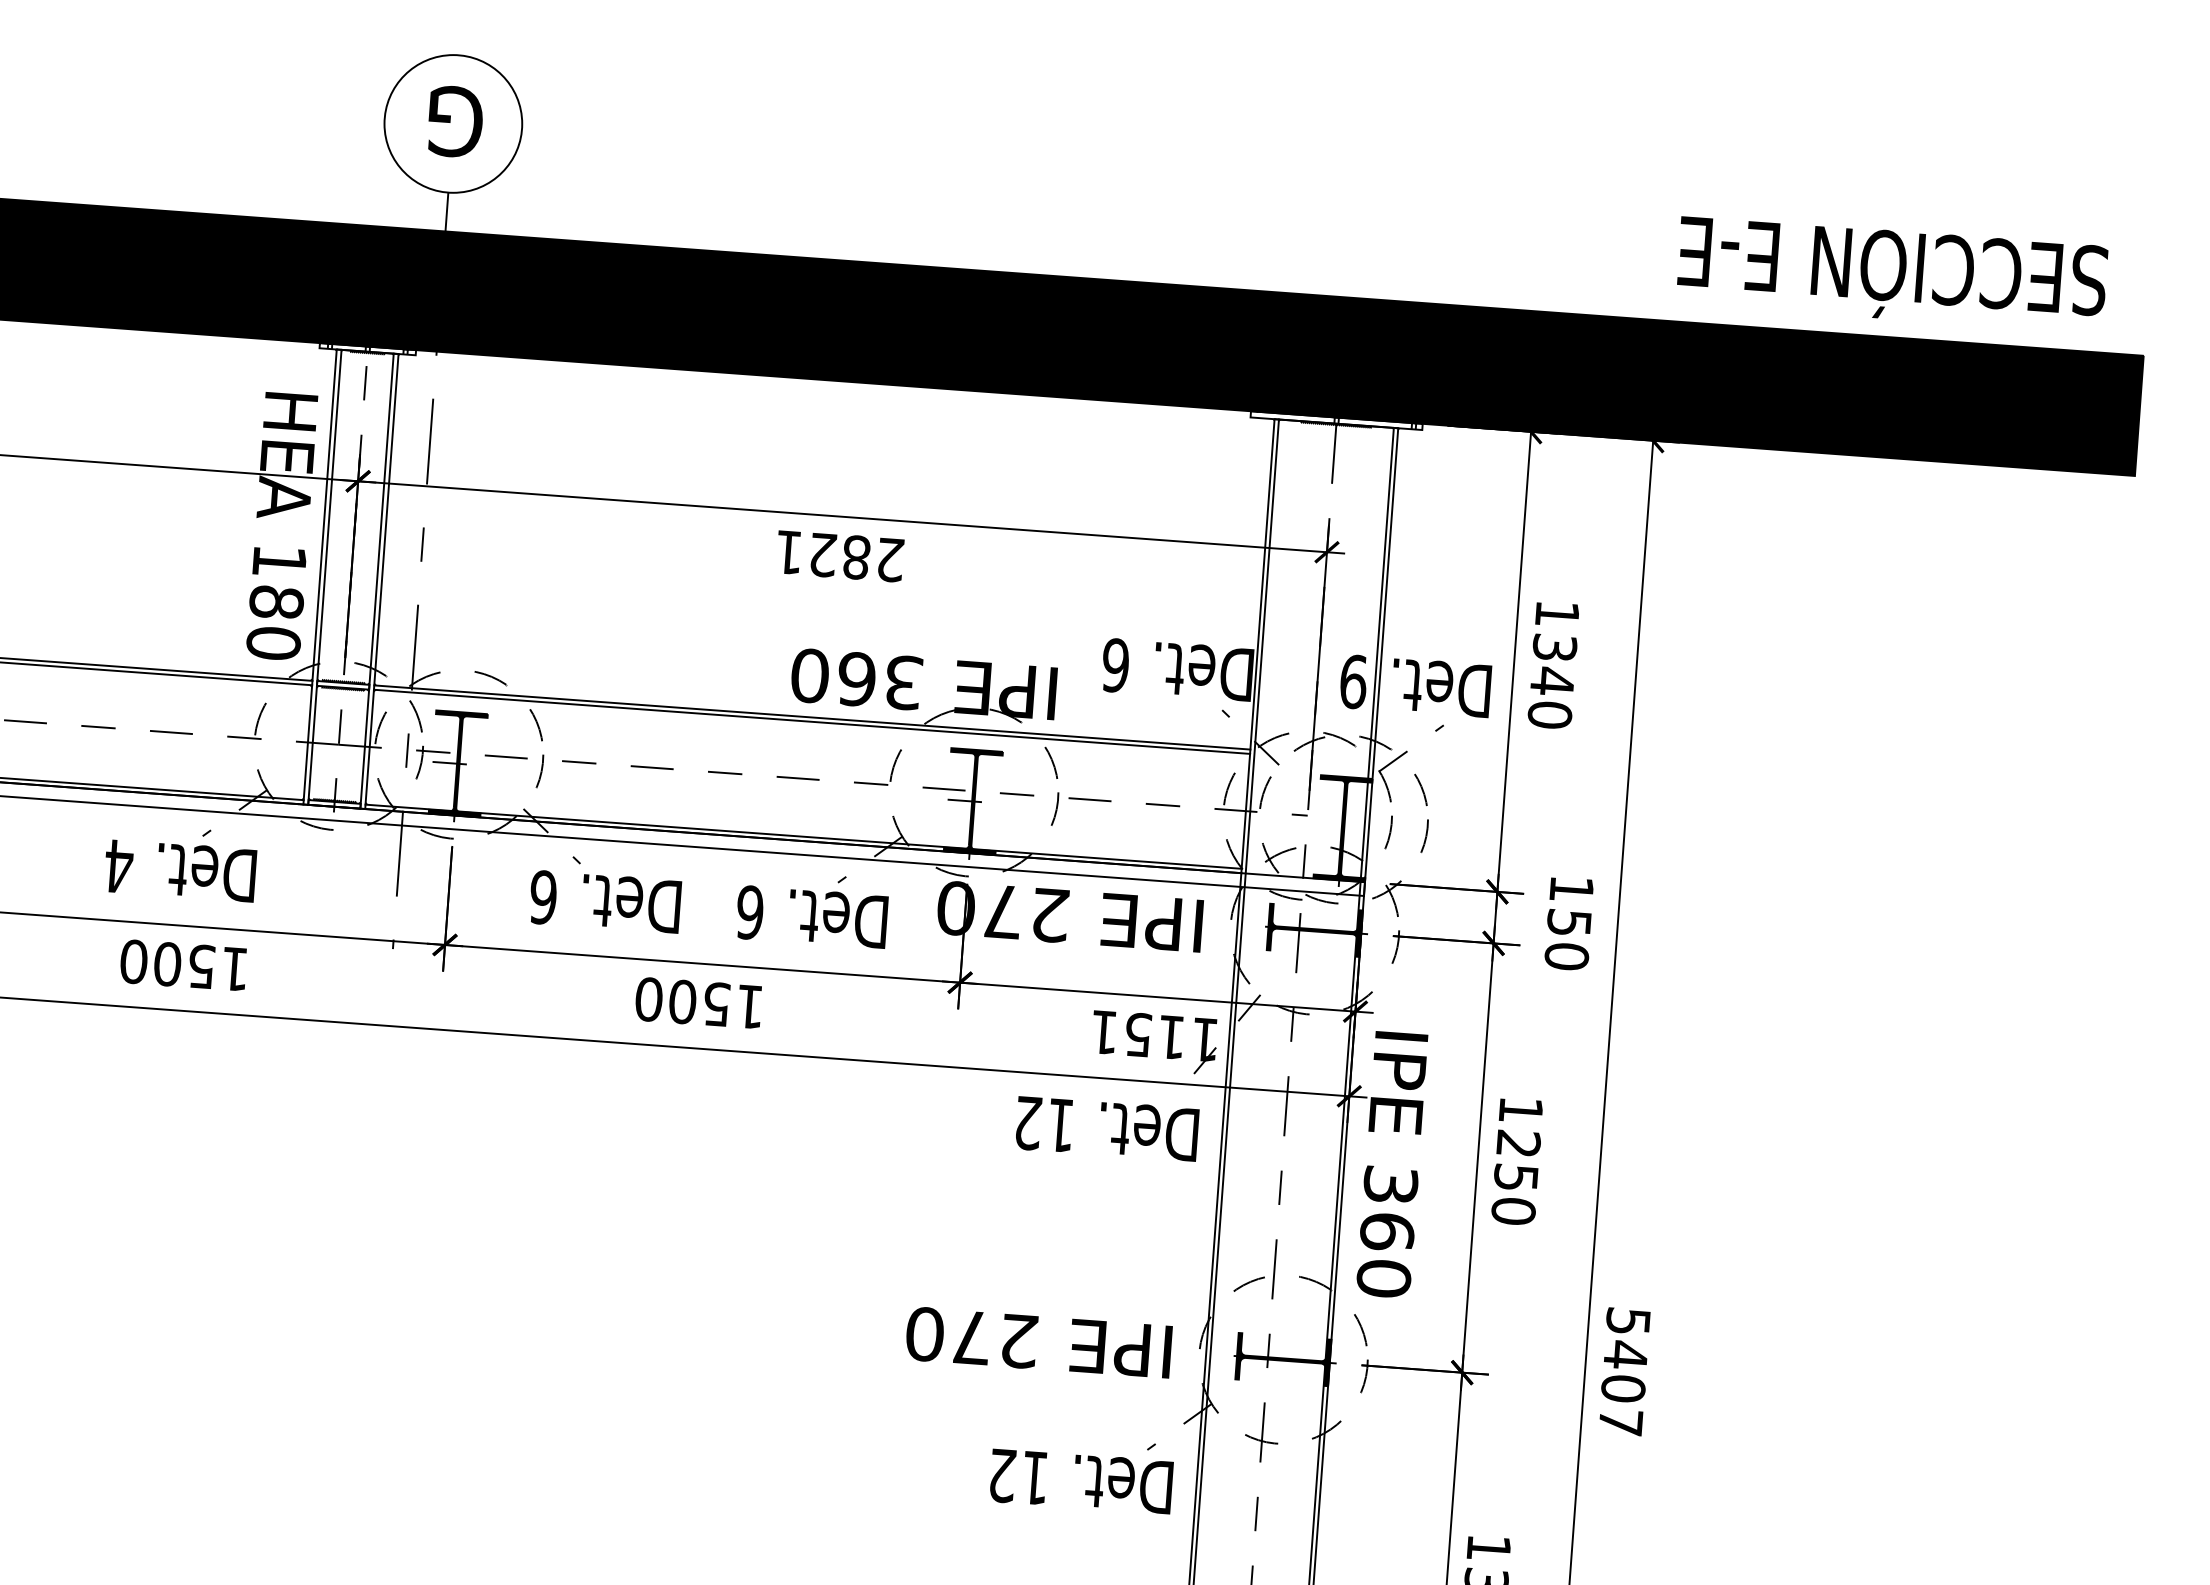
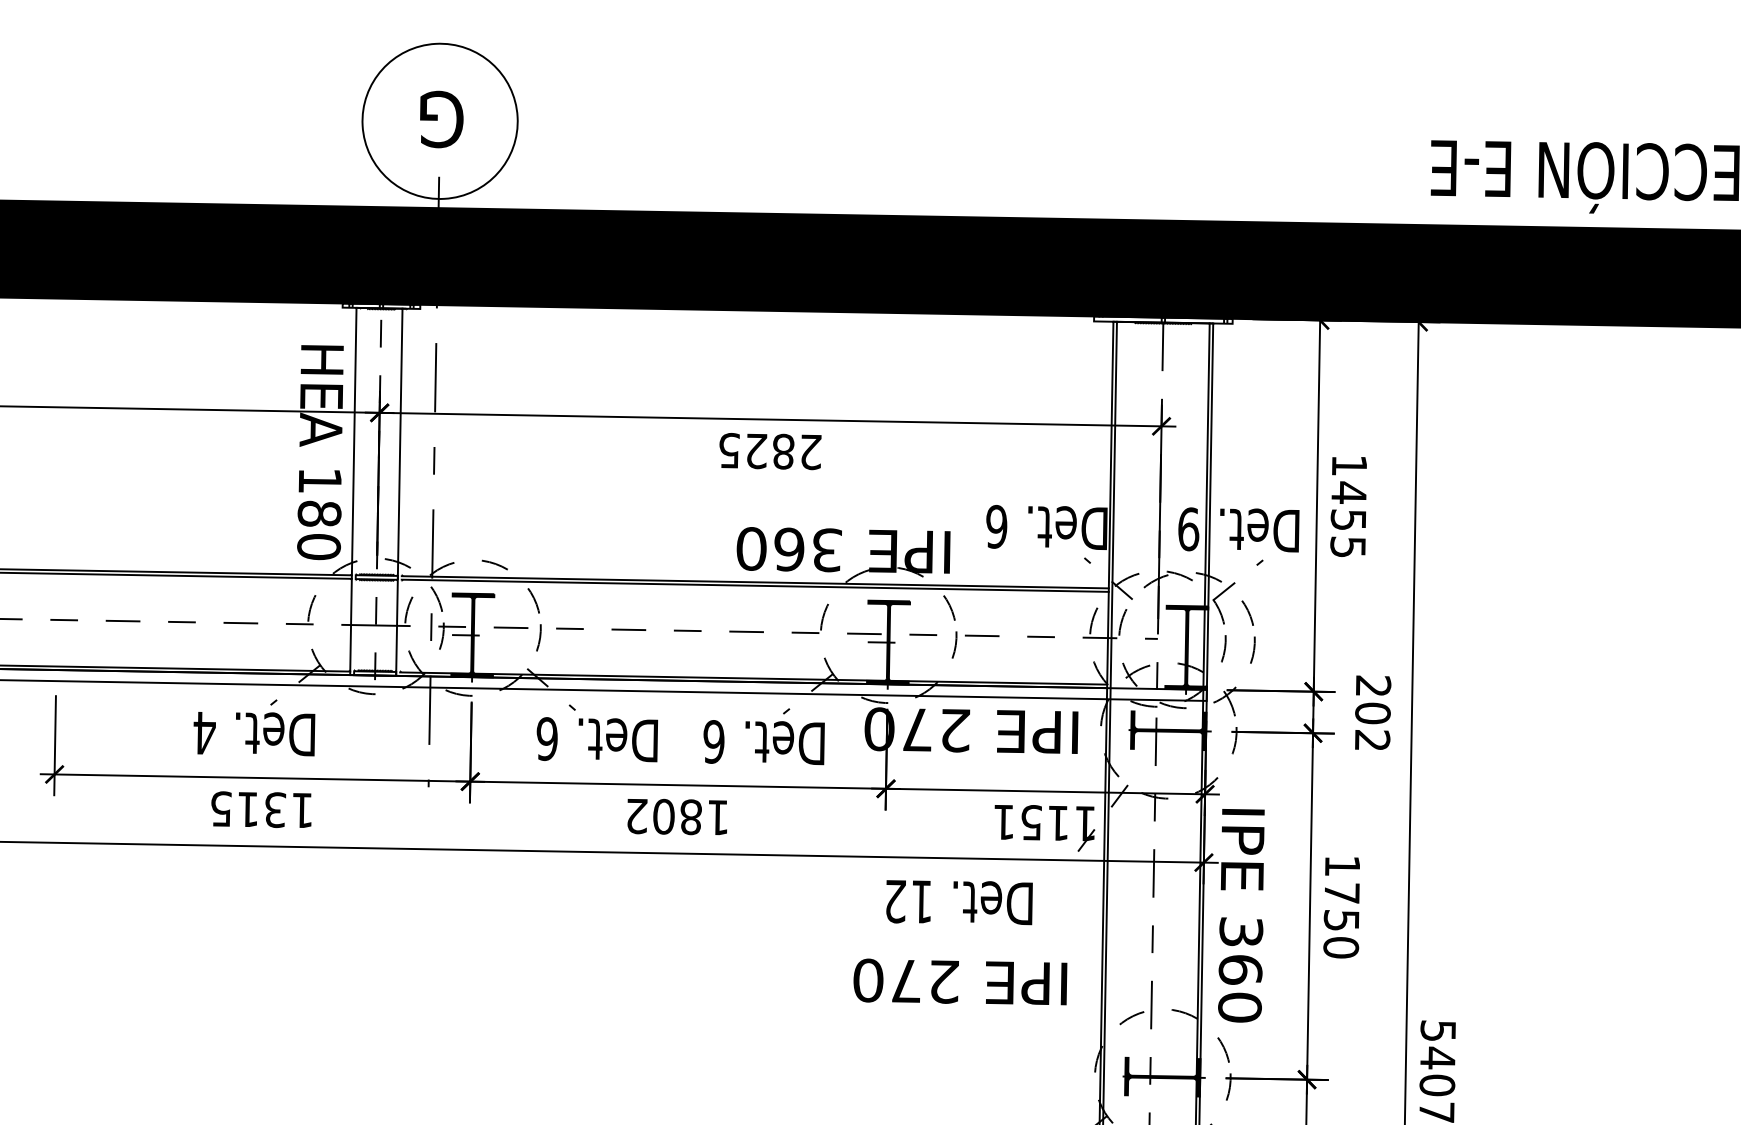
circle: (453, 123) -> (440, 120), size x1.4
text: (790, 552) -> (730, 450), 2821 -> 2825
line: (324, 576) -> (356, 490), removed
line: (381, 581) -> (402, 492), removed
text: (1552, 680) -> (1348, 519), 1340 -> 1455
text: (1569, 922) -> (1373, 713), 150 -> 202
text: (167, 964) -> (248, 809), 1500 -> 1315
text: (682, 1001) -> (663, 816), 1500 -> 1802
text: (1107, 1128) -> (959, 902), moved
text: (1518, 1143) -> (1342, 892), 1250 -> 1750
text: (1039, 1342) -> (960, 981), moved

